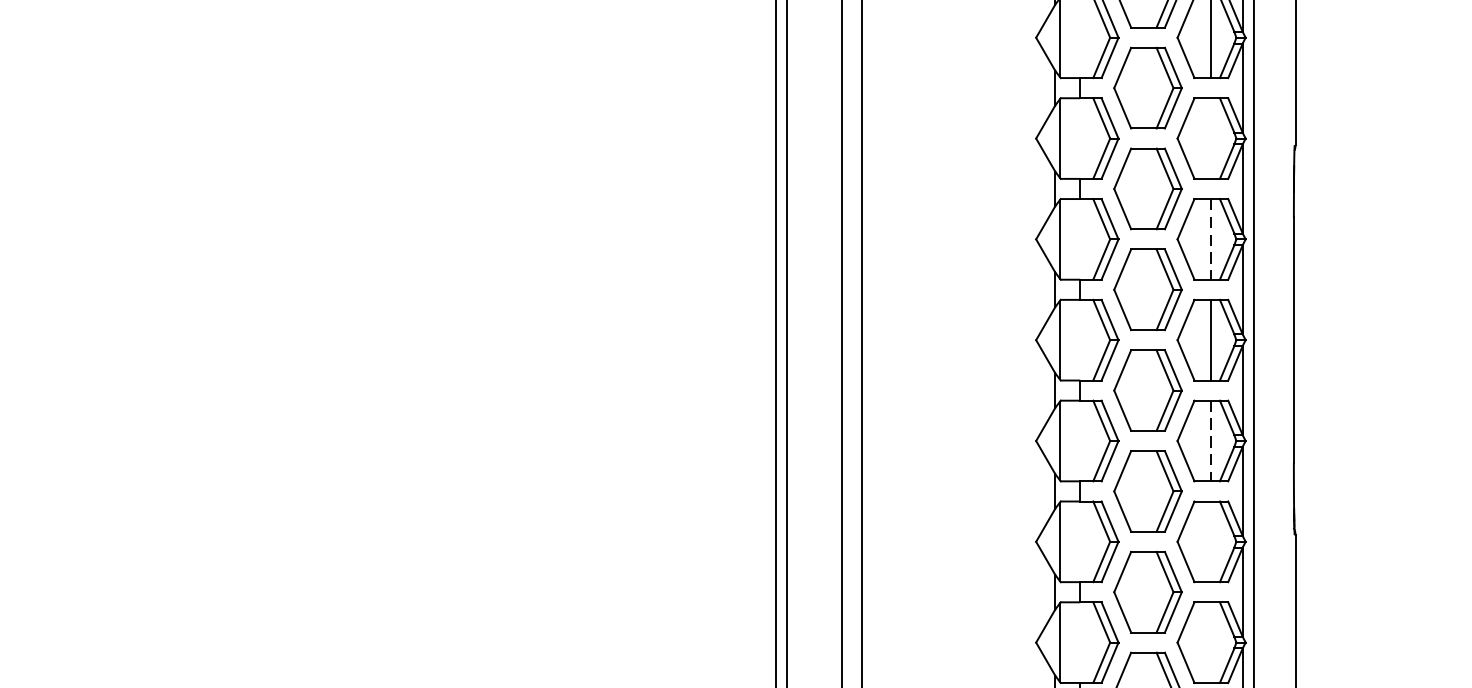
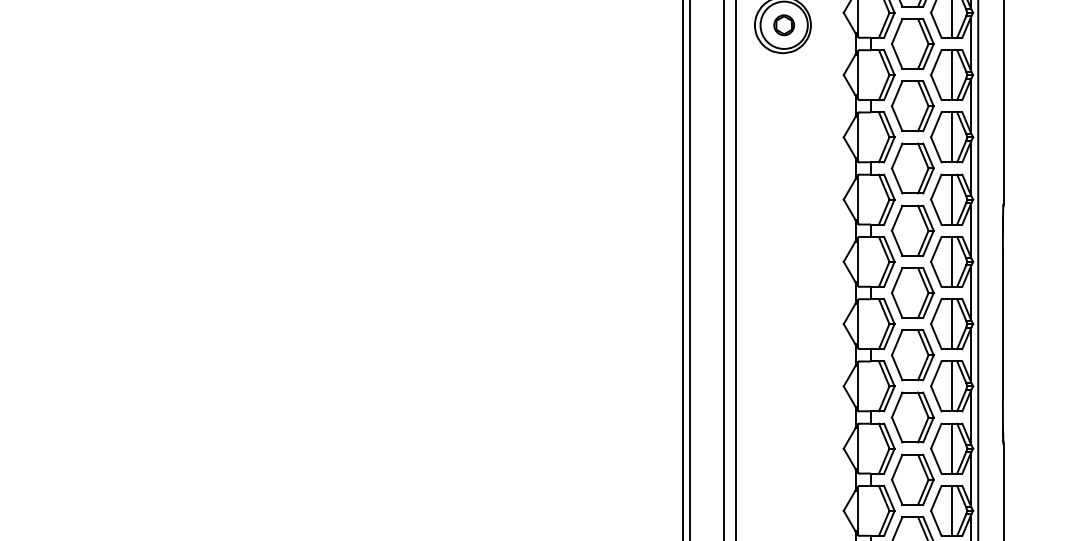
line: (1210, 138) -> (951, 199), added
line: (1210, 238) -> (951, 261), dashed -> solid
line: (1210, 441) -> (951, 386), dashed -> solid
line: (1210, 541) -> (951, 448), added
line: (1210, 642) -> (951, 510), added

